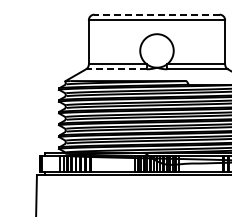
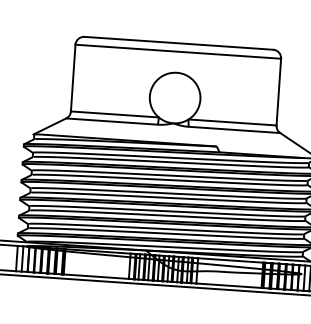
line: (156, 14) -> (178, 43), dashed -> solid
line: (115, 69) -> (110, 121), dashed -> solid

